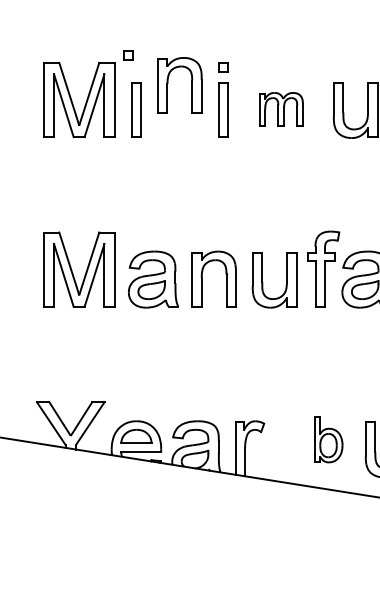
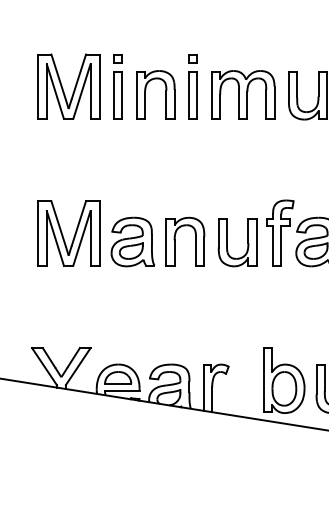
part: (128, 55) -> (118, 58), moved
part: (168, 83) -> (145, 93), moved
part: (281, 109) -> (243, 94), size x1.67
part: (328, 439) -> (284, 380), size x1.67

